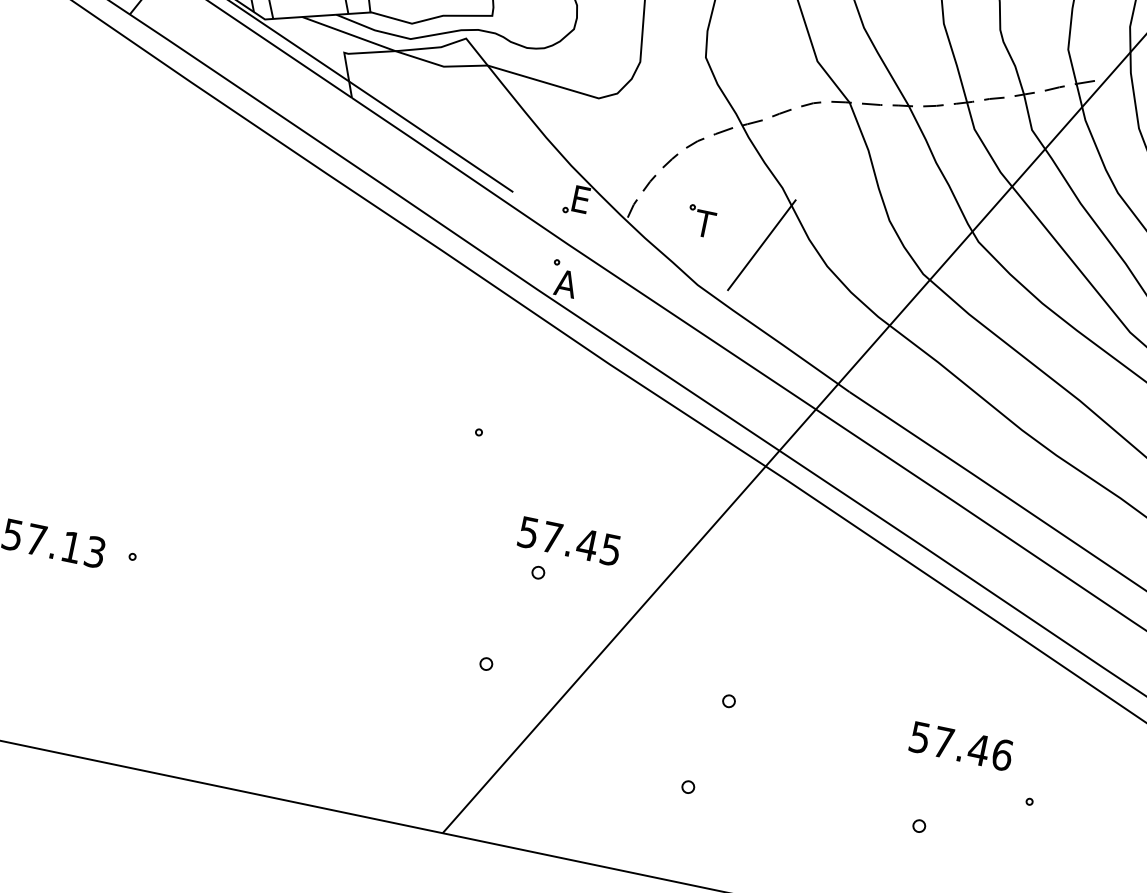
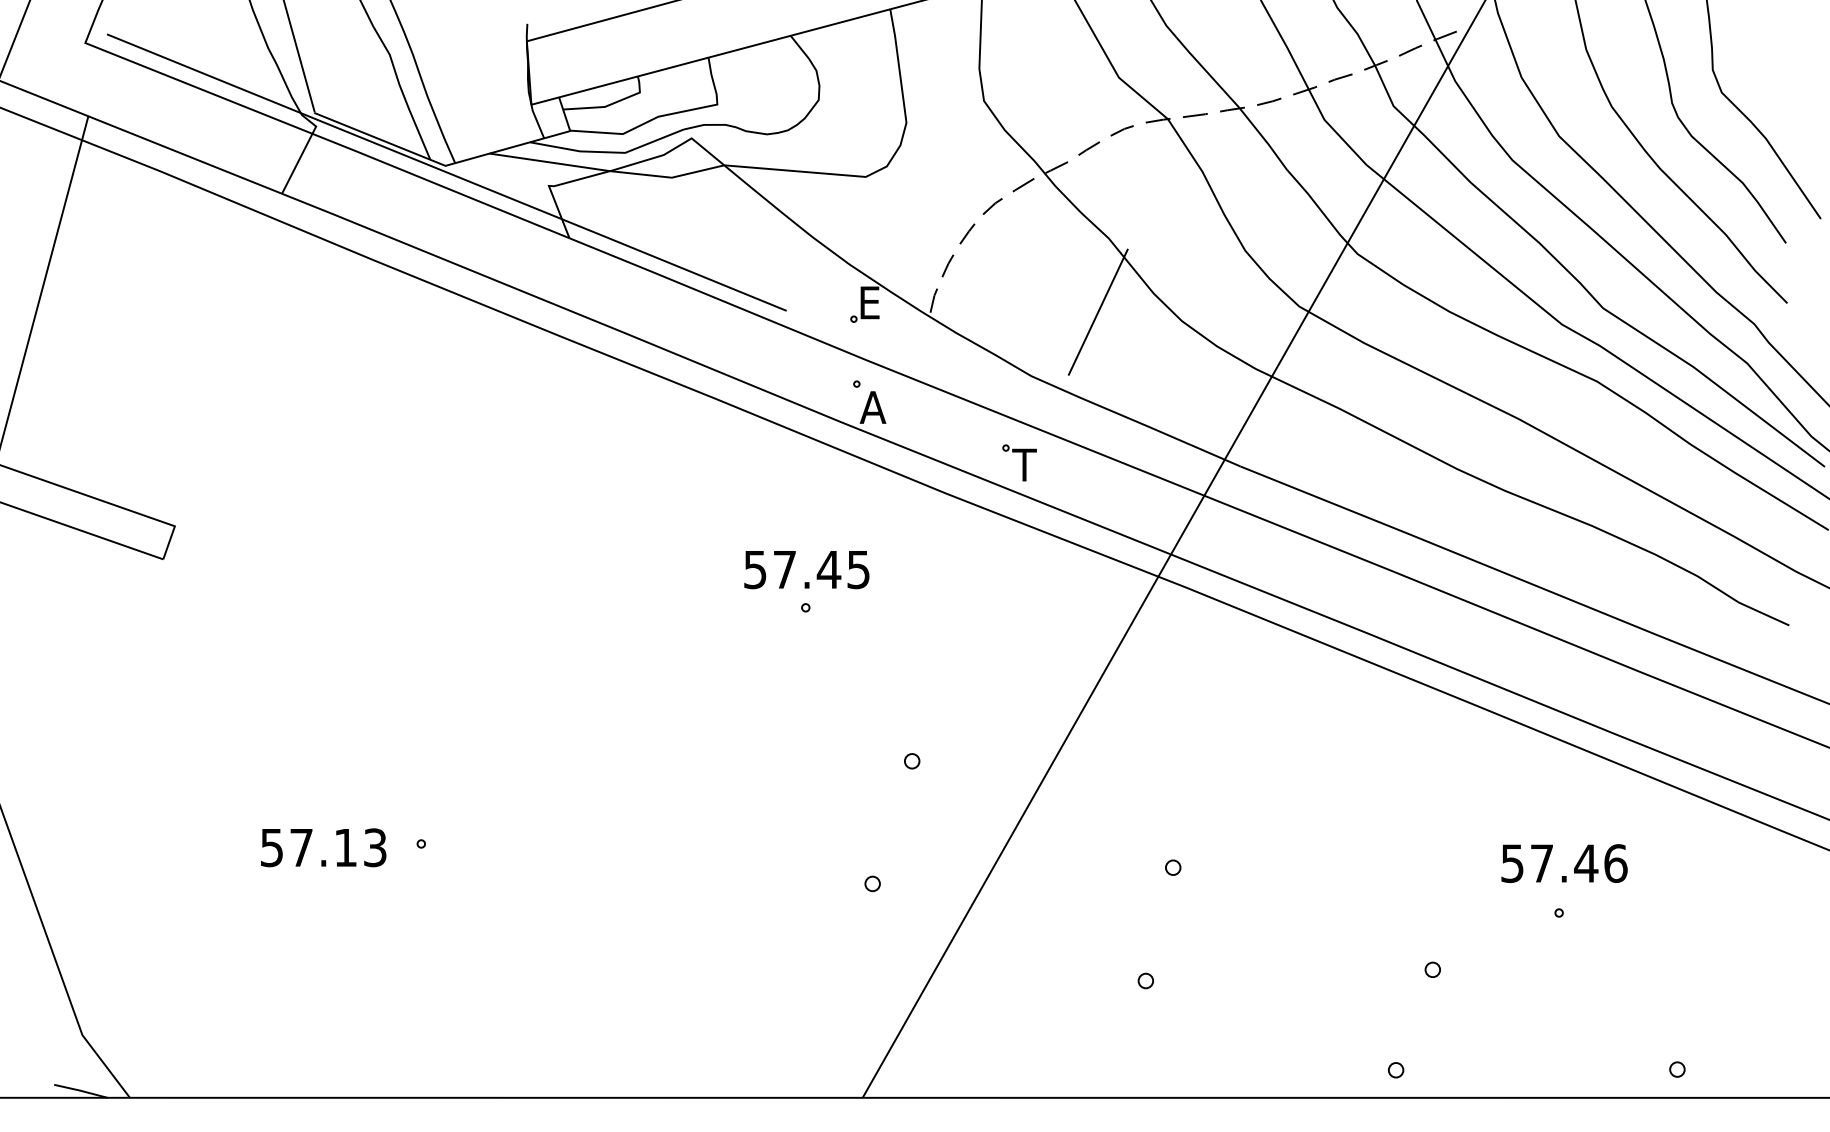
part: (701, 221) -> (1019, 462), moved
text: (569, 541) -> (806, 570), moved
text: (961, 746) -> (1564, 863), moved

